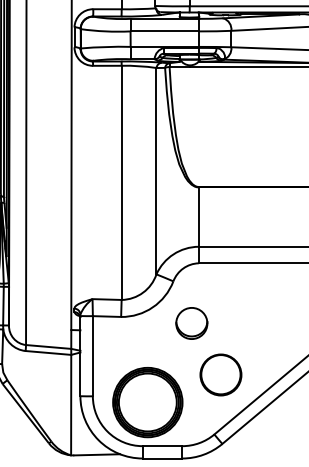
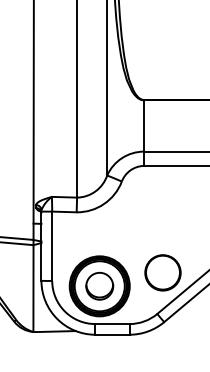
part: (191, 323) -> (99, 286), moved
circle: (220, 374) -> (162, 272), moved

